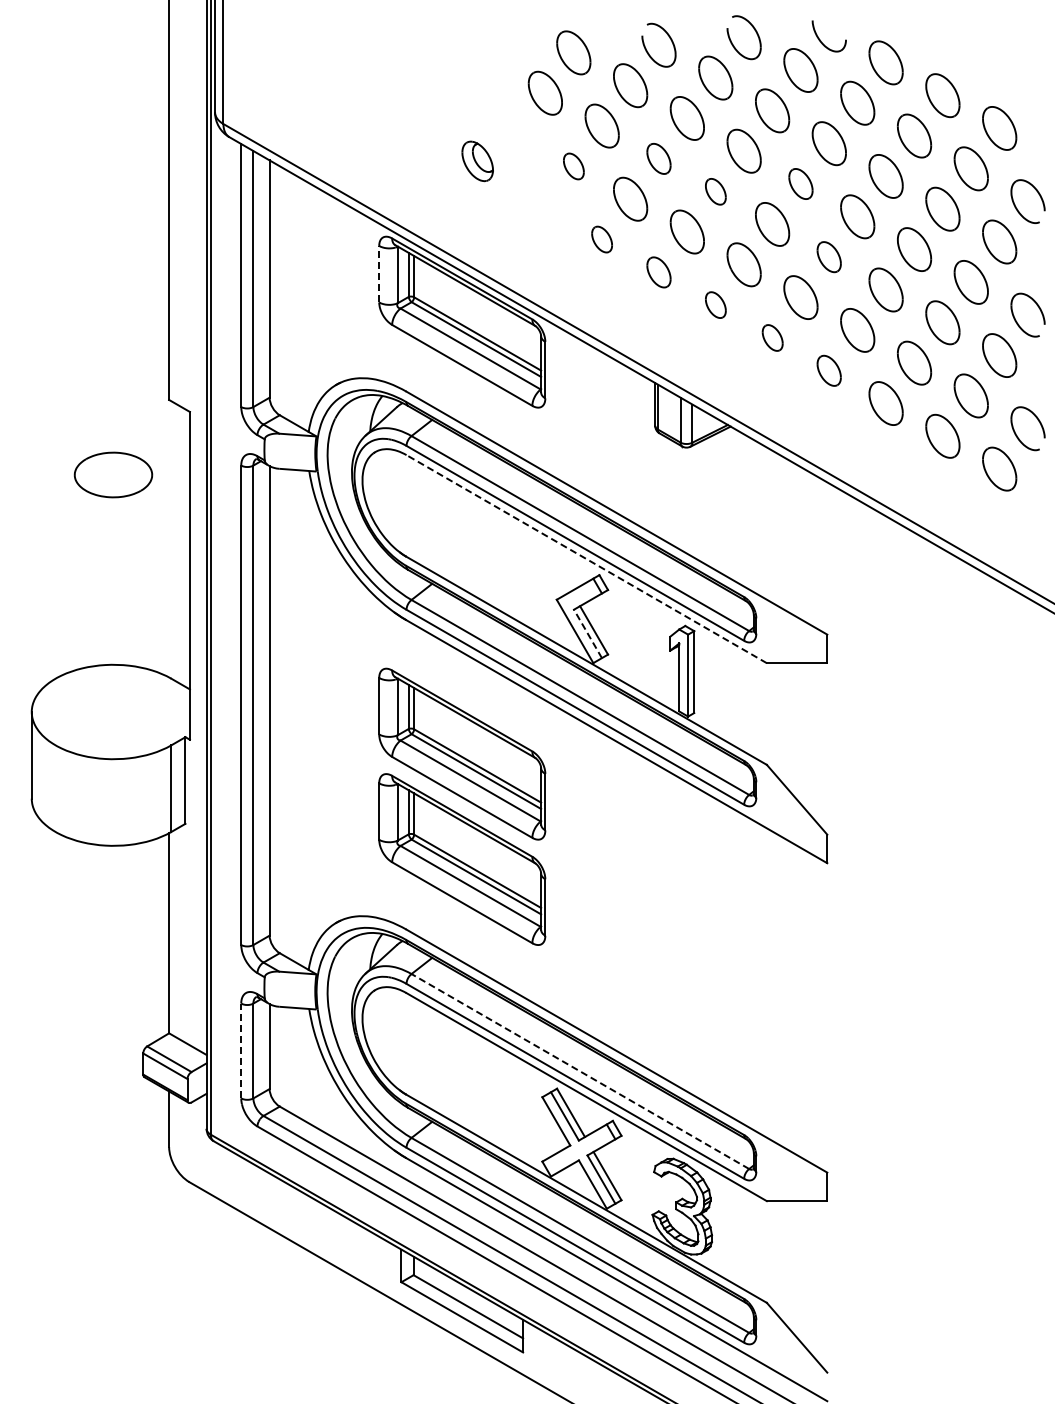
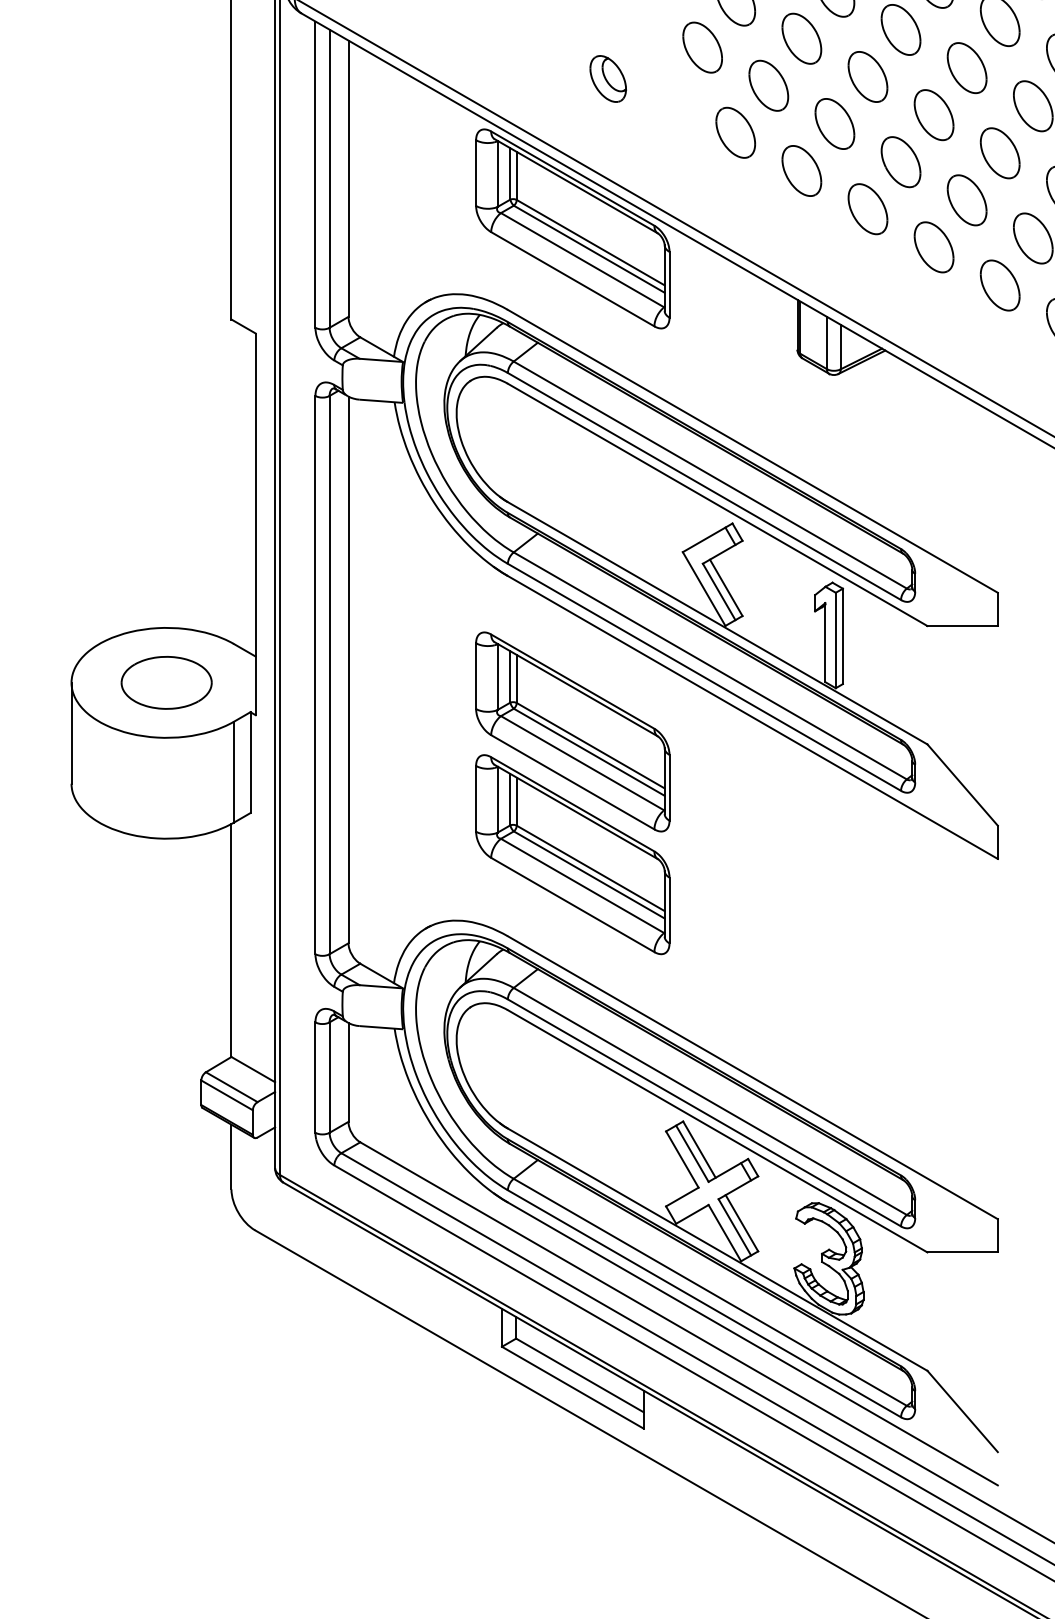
part: (658, 158) -> (801, 38), size x1.43
part: (477, 161) -> (608, 79), moved
part: (573, 166) -> (702, 47), size x1.67
part: (800, 183) -> (966, 67), size x1.43
part: (715, 191) -> (867, 76), size x1.67
part: (601, 239) -> (734, 132), size x1.67
part: (828, 256) -> (999, 152), size x1.43
part: (658, 272) -> (801, 171), size x1.43
line: (379, 273) -> (476, 172), dashed -> solid
part: (715, 304) -> (867, 208), size x1.67
part: (772, 337) -> (934, 246), size x1.67
part: (828, 370) -> (999, 285), size x1.43
part: (113, 474) -> (166, 682), moved
line: (586, 558) -> (717, 504), dashed -> solid
line: (587, 633) -> (718, 591), dashed -> solid
line: (241, 1050) -> (315, 1077), dashed -> solid
line: (580, 1071) -> (710, 1101), dashed -> solid

